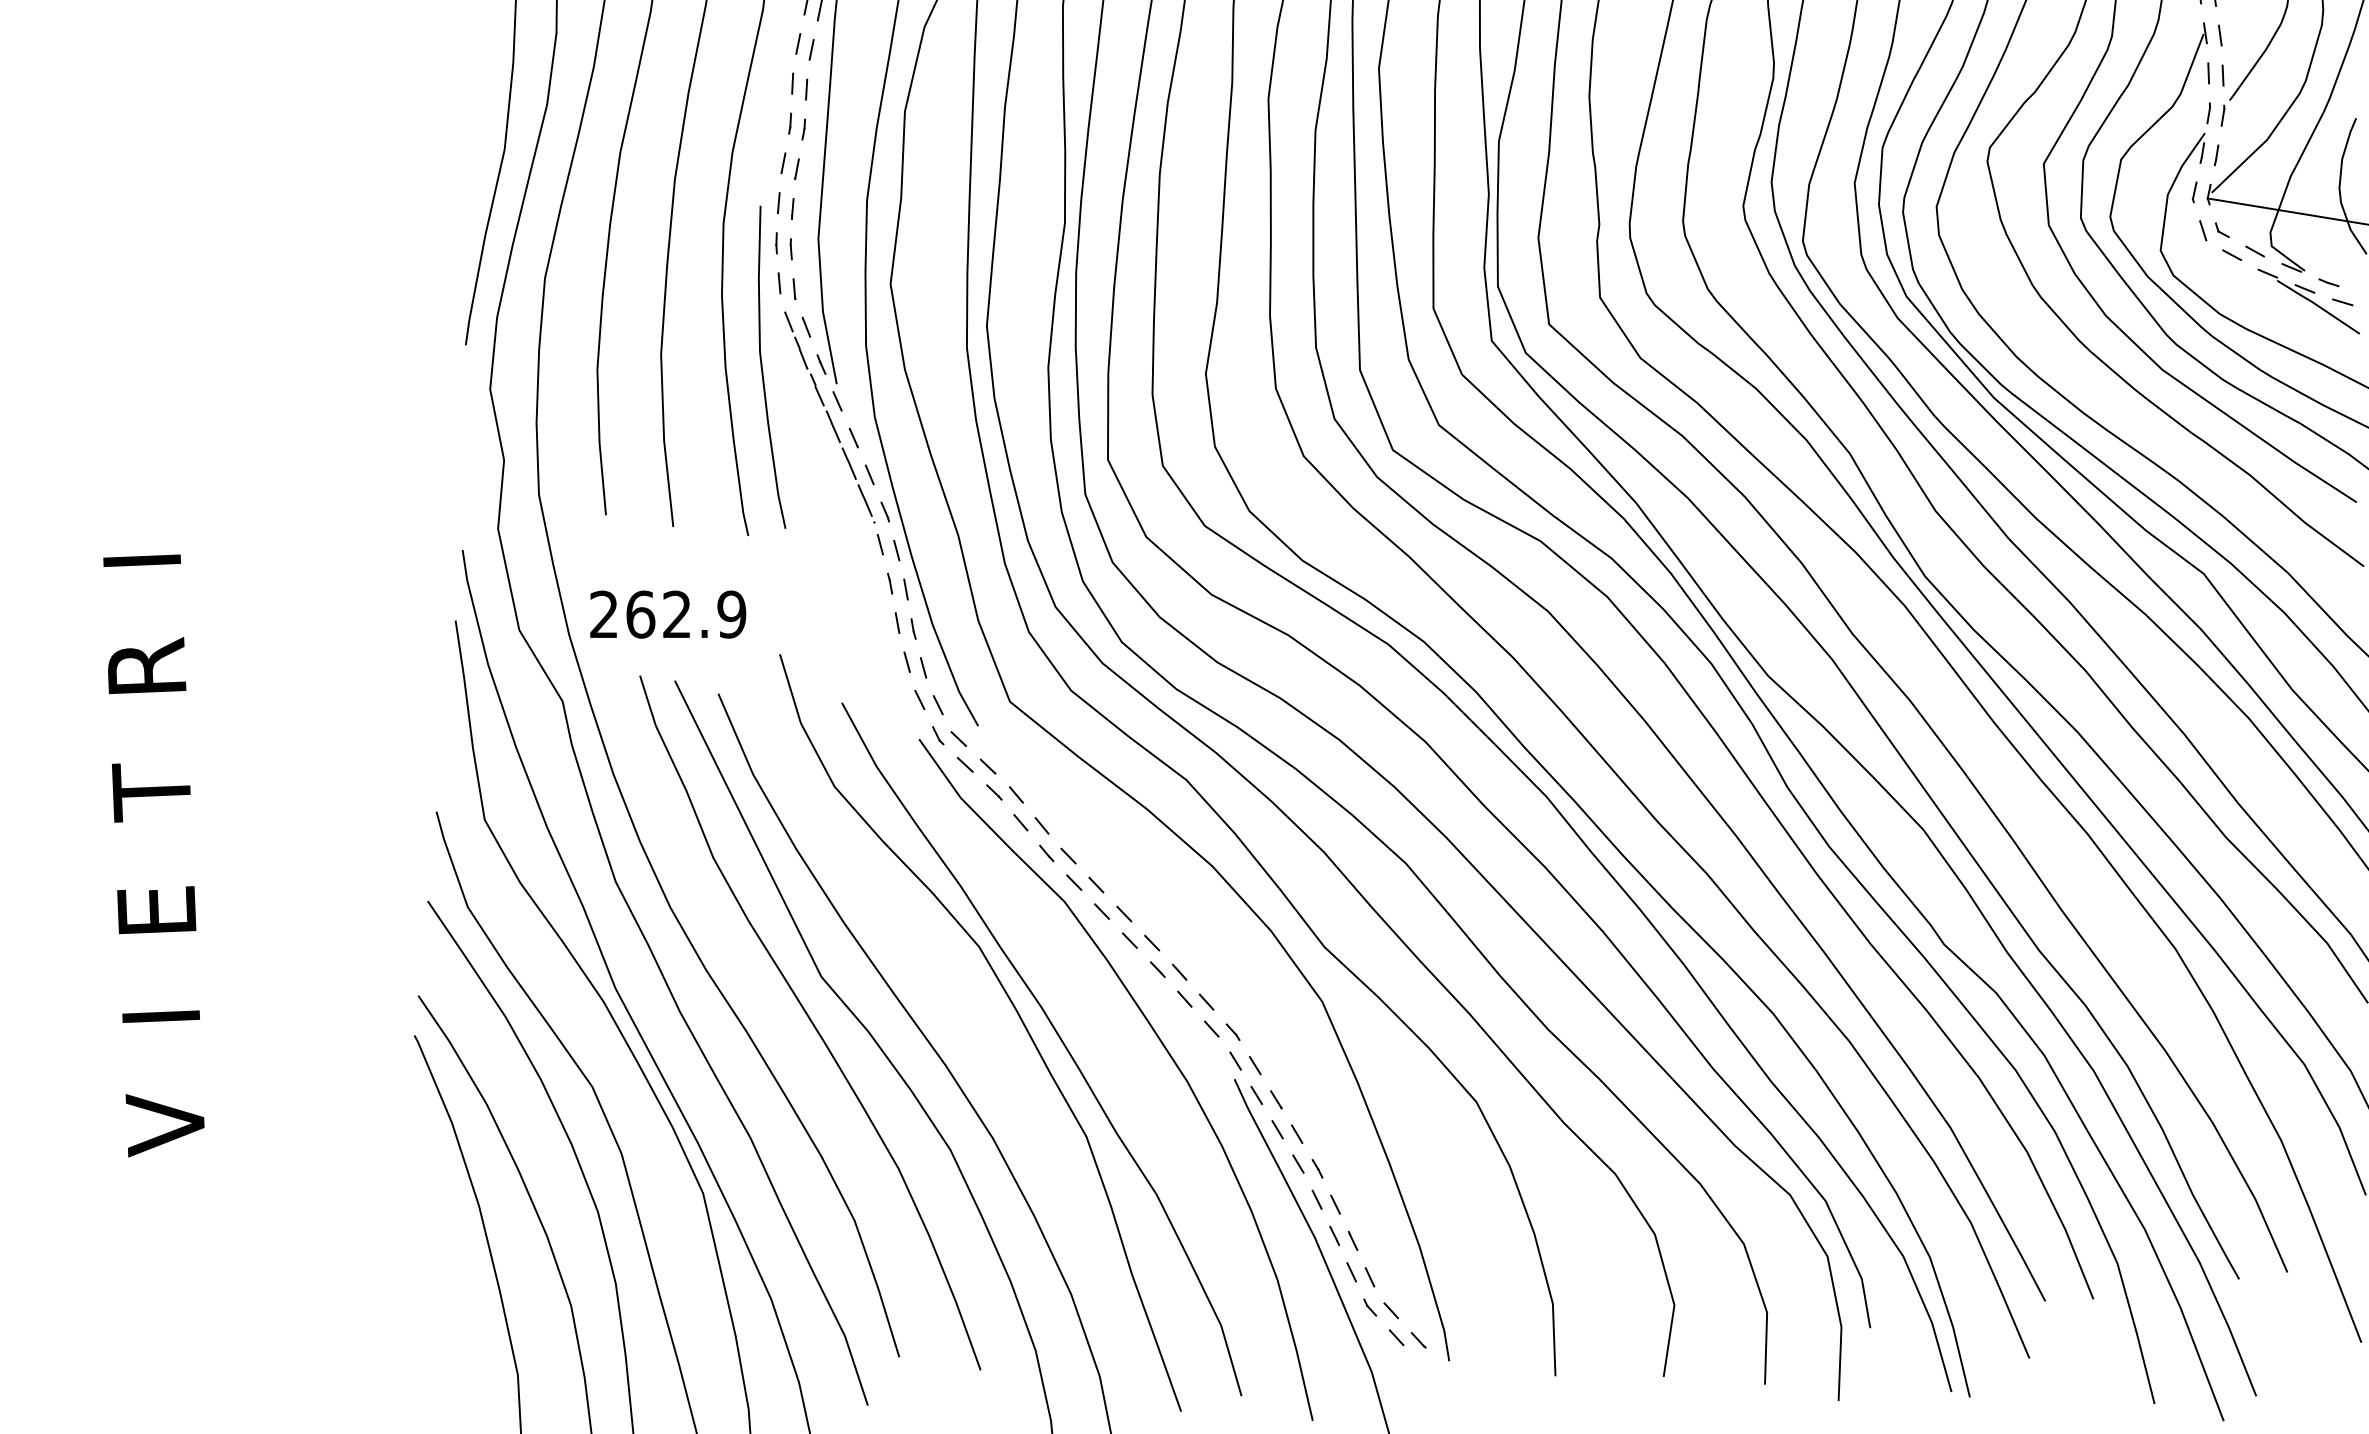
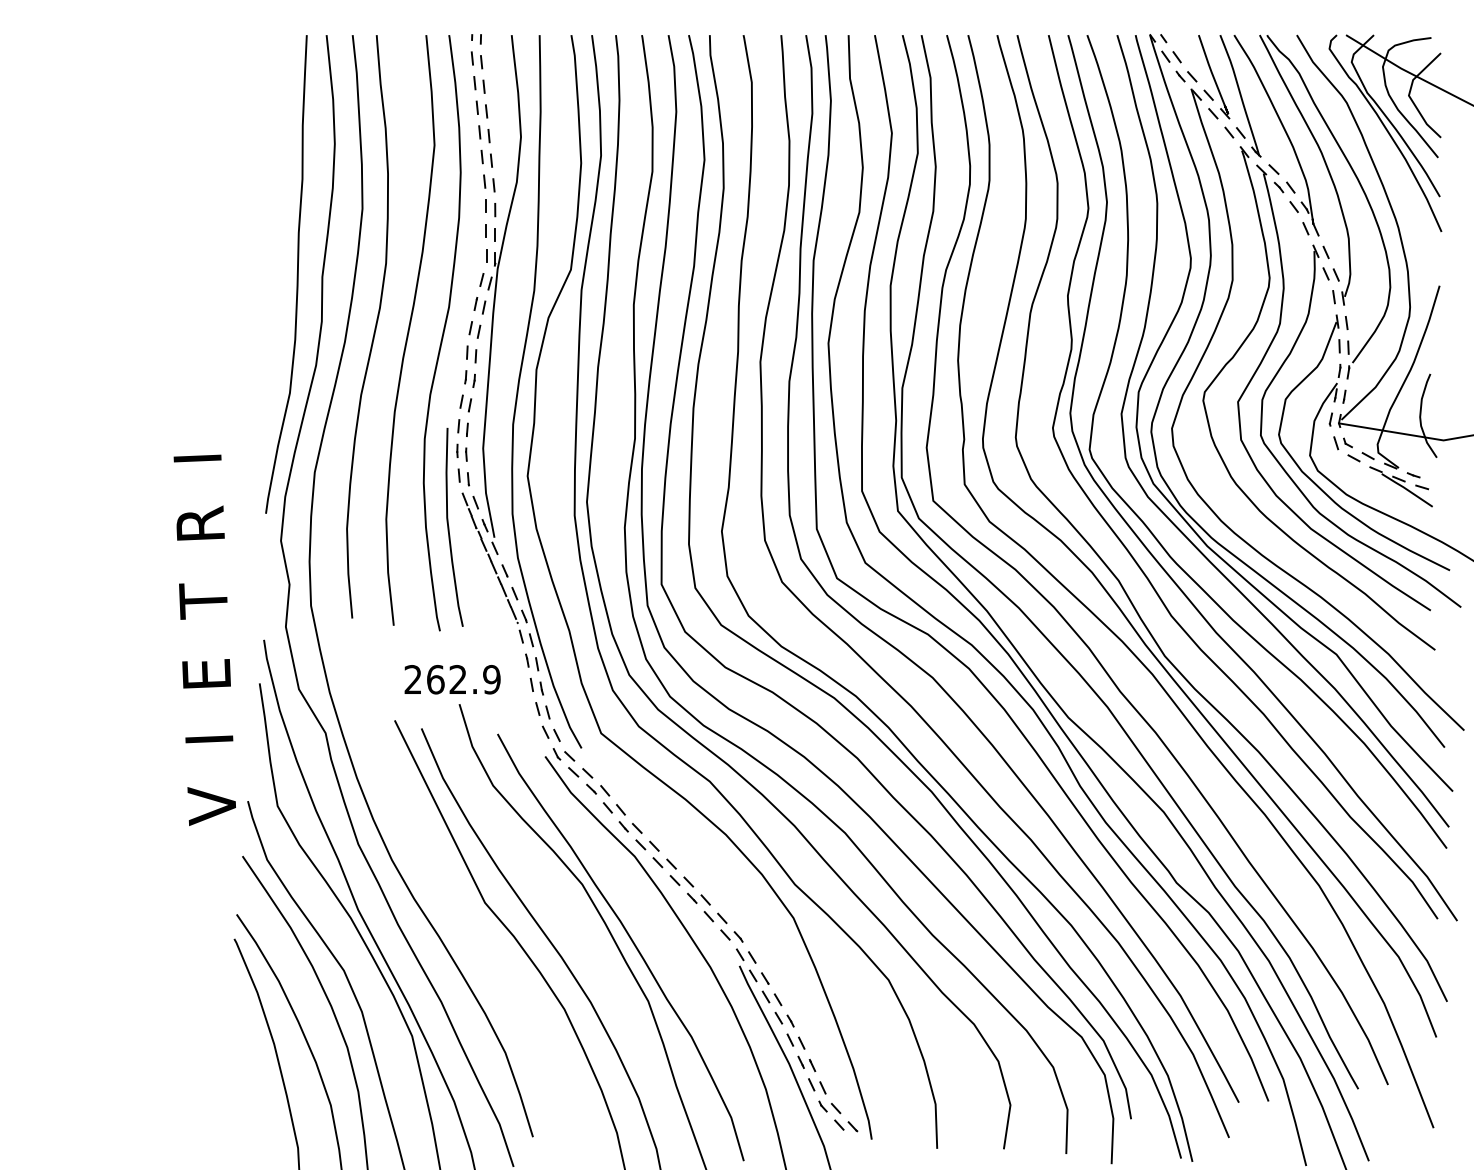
text: (667, 614) -> (452, 679), moved
text: (153, 854) -> (204, 639), moved
curve: (809, 1021) -> (477, 930), removed

